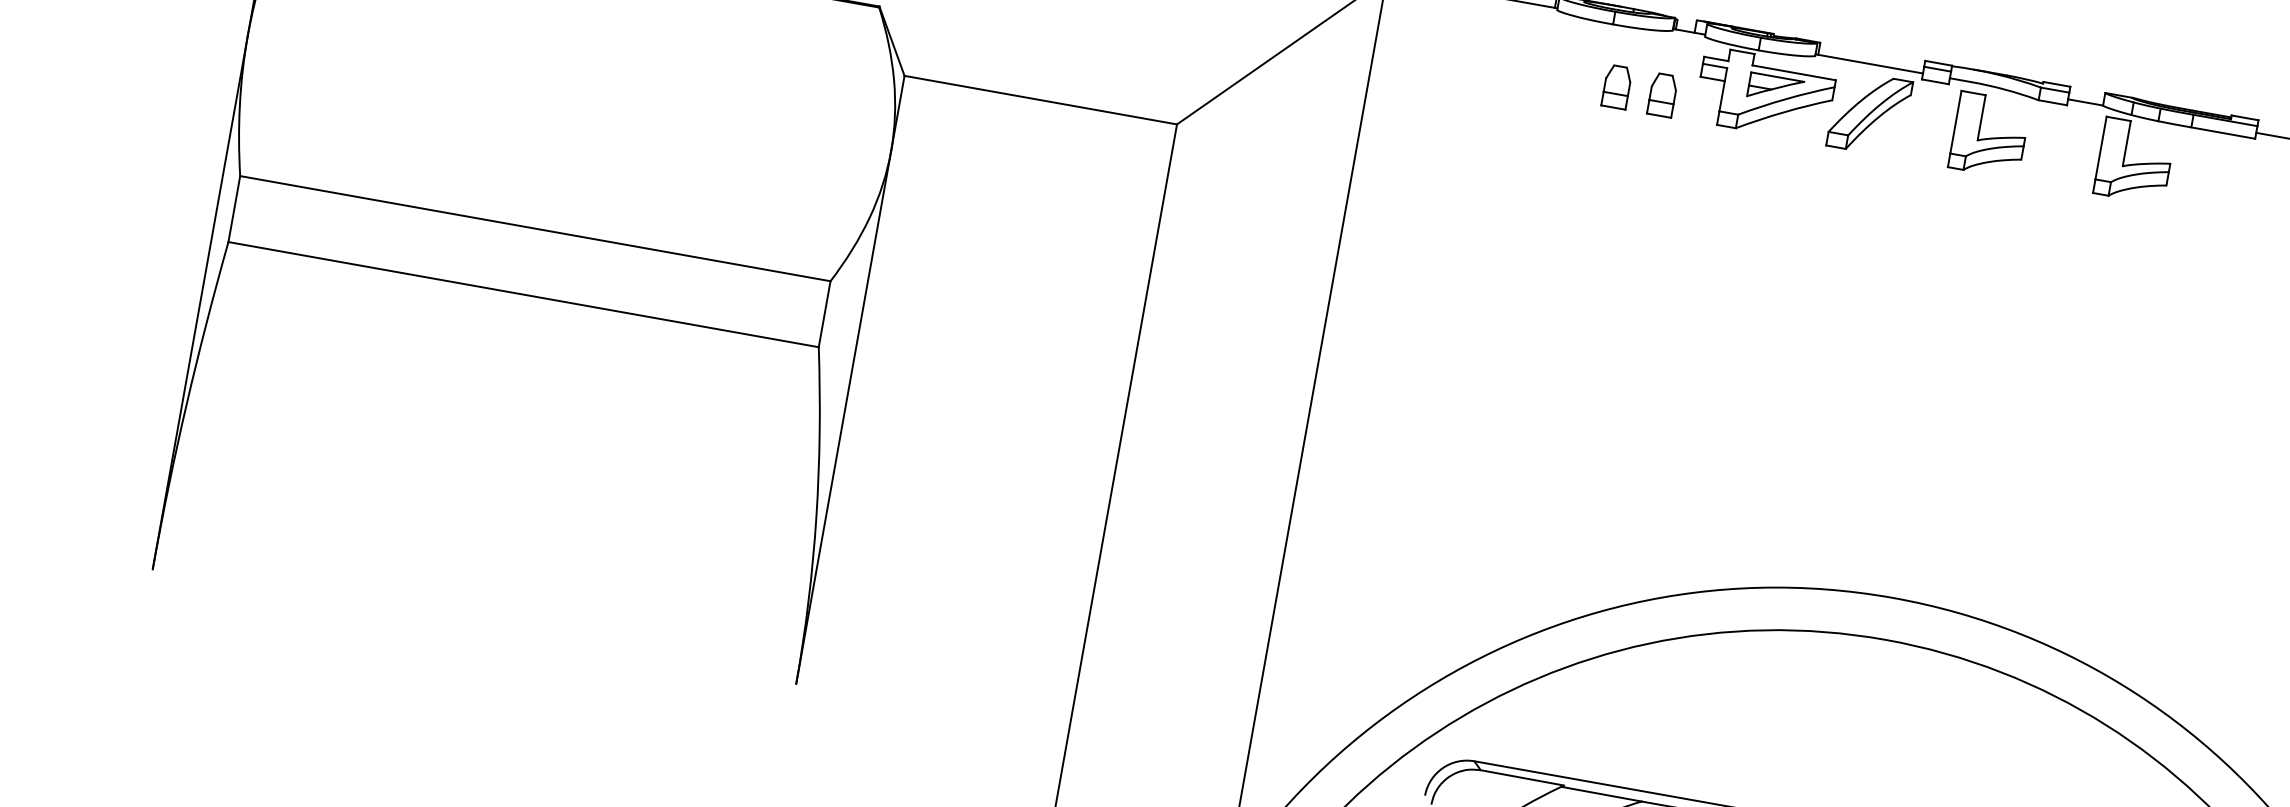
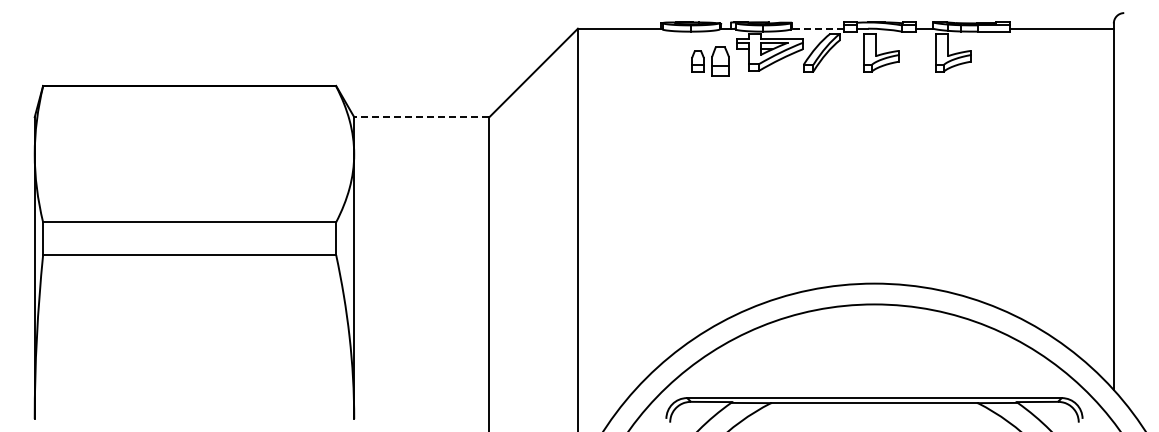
line: (1869, 63) -> (817, 28), solid -> dashed
part: (1662, 95) -> (720, 61), size x1.4
line: (1039, 100) -> (421, 117), solid -> dashed

